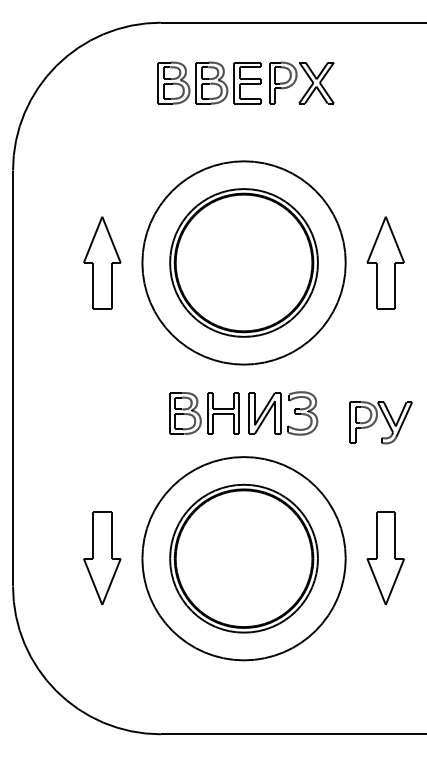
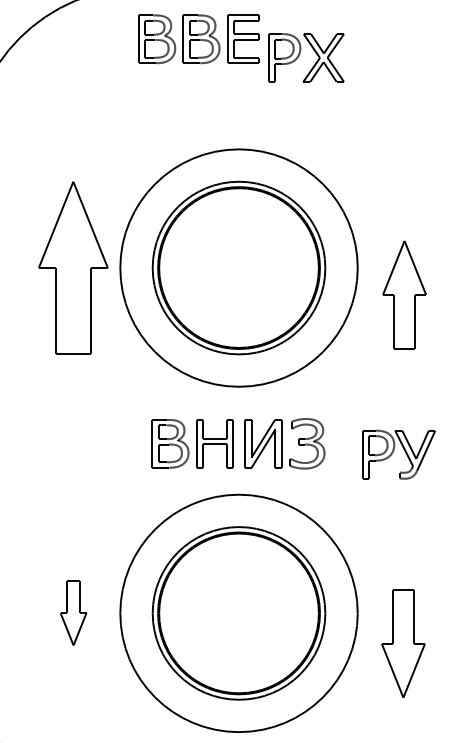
part: (209, 82) -> (198, 38), moved
part: (102, 262) -> (73, 267), size x1.6
part: (385, 262) -> (404, 294), moved
part: (102, 557) -> (73, 612), size x0.6
part: (385, 557) -> (403, 642), moved

